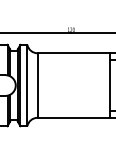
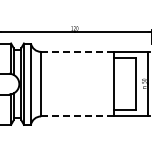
line: (72, 52) -> (76, 51), solid -> dashed
line: (72, 117) -> (76, 116), solid -> dashed

